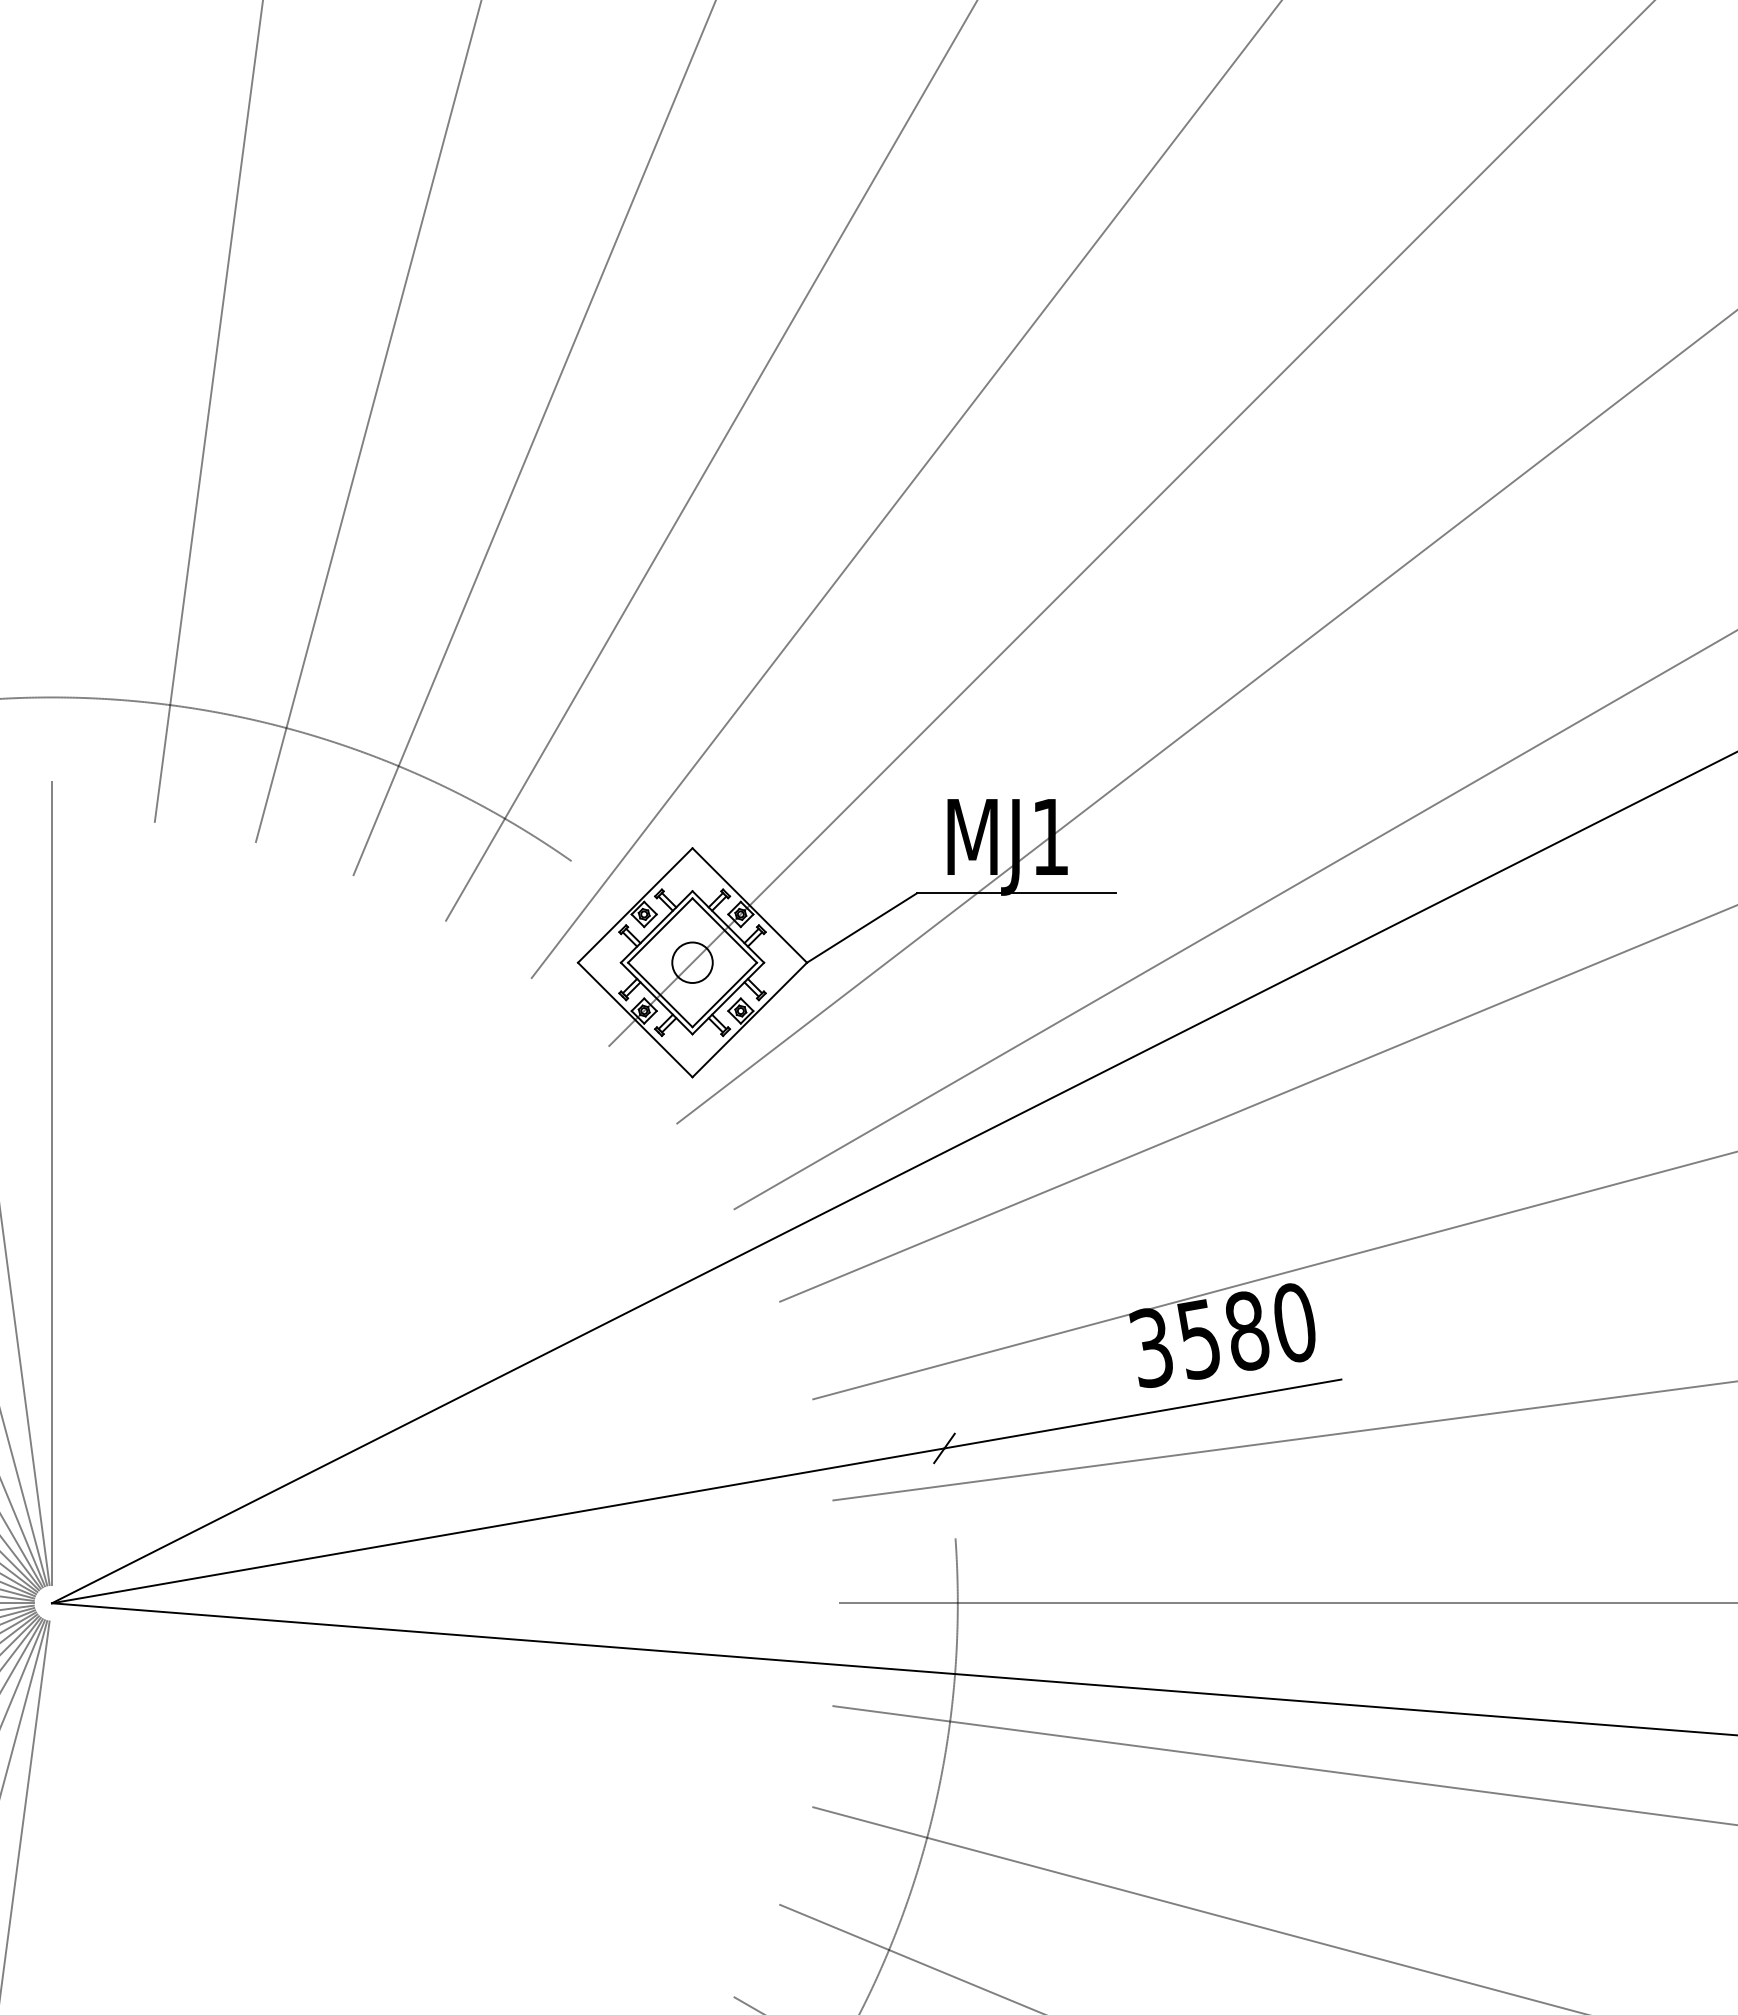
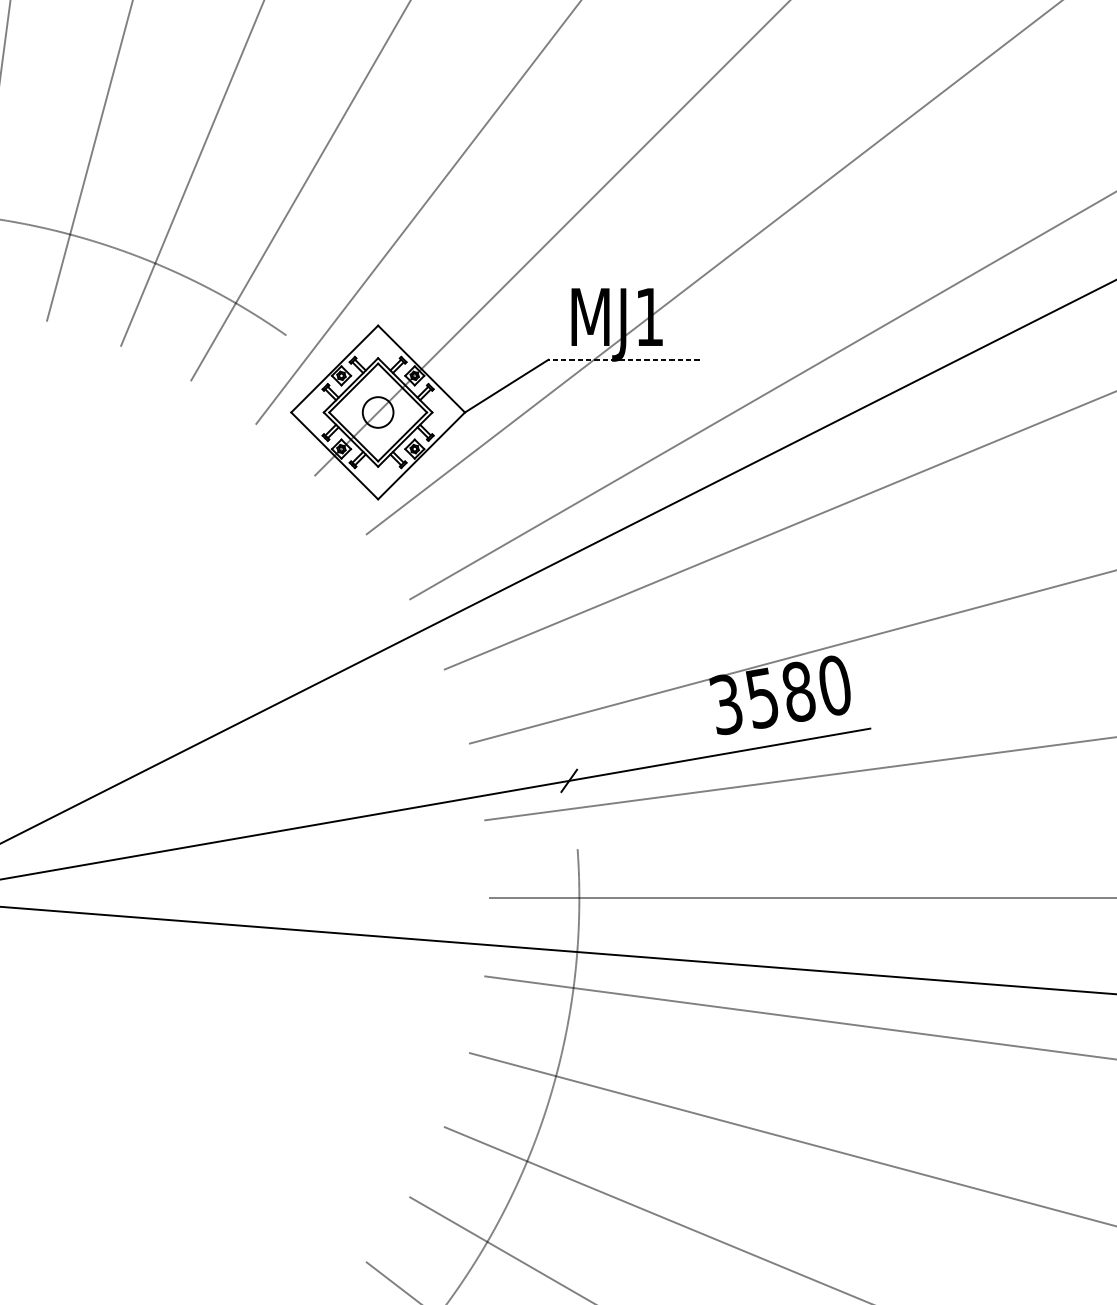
line: (1016, 893) -> (623, 359), solid -> dashed

